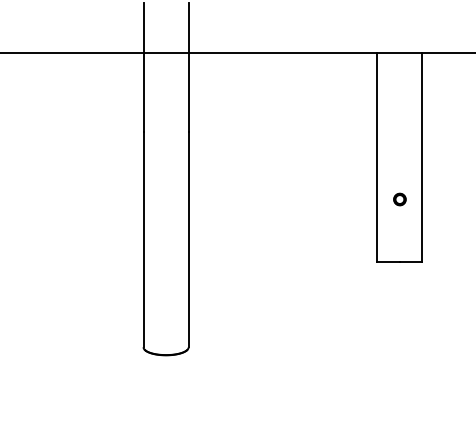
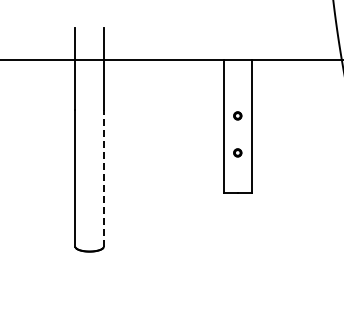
part: (399, 140) -> (237, 115), added
line: (188, 238) -> (103, 177), solid -> dashed

